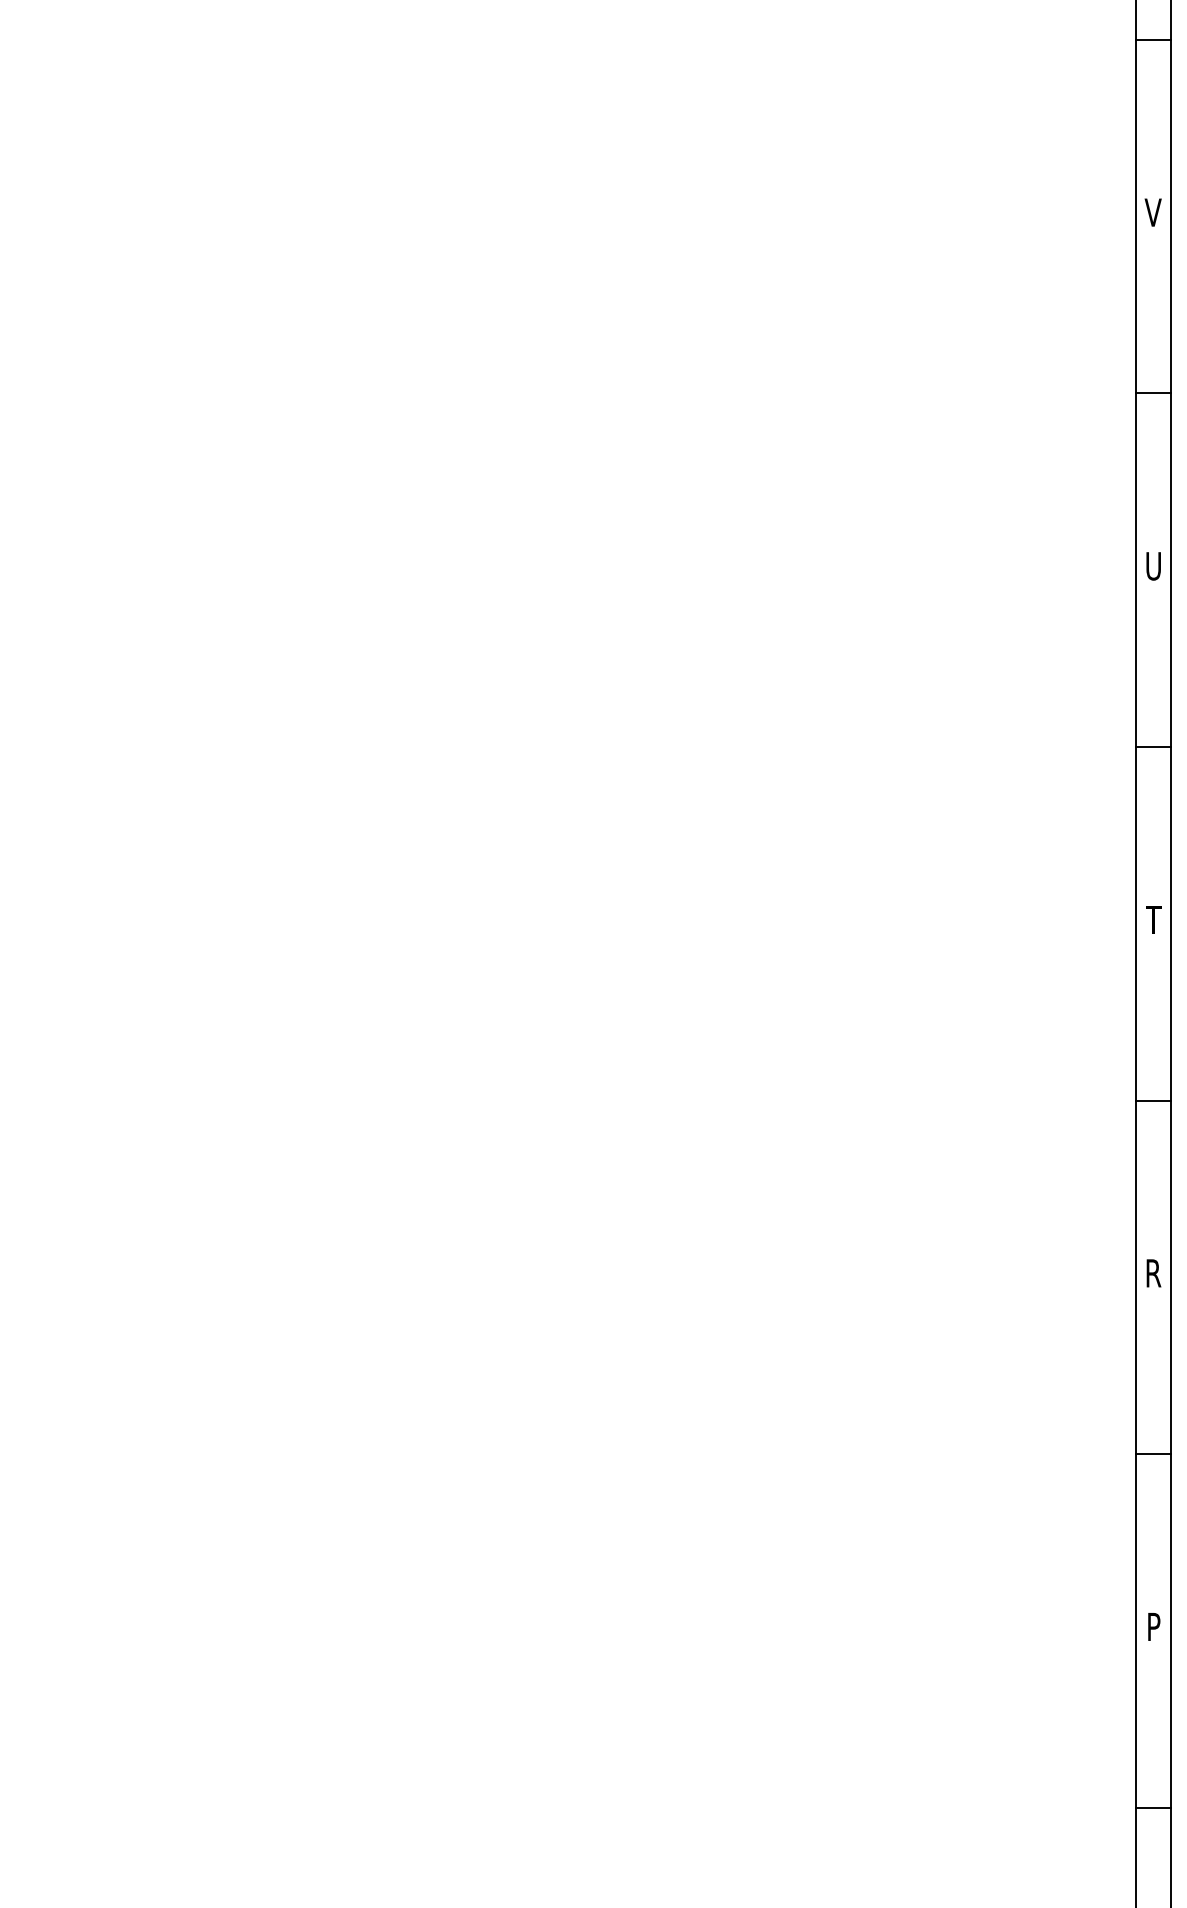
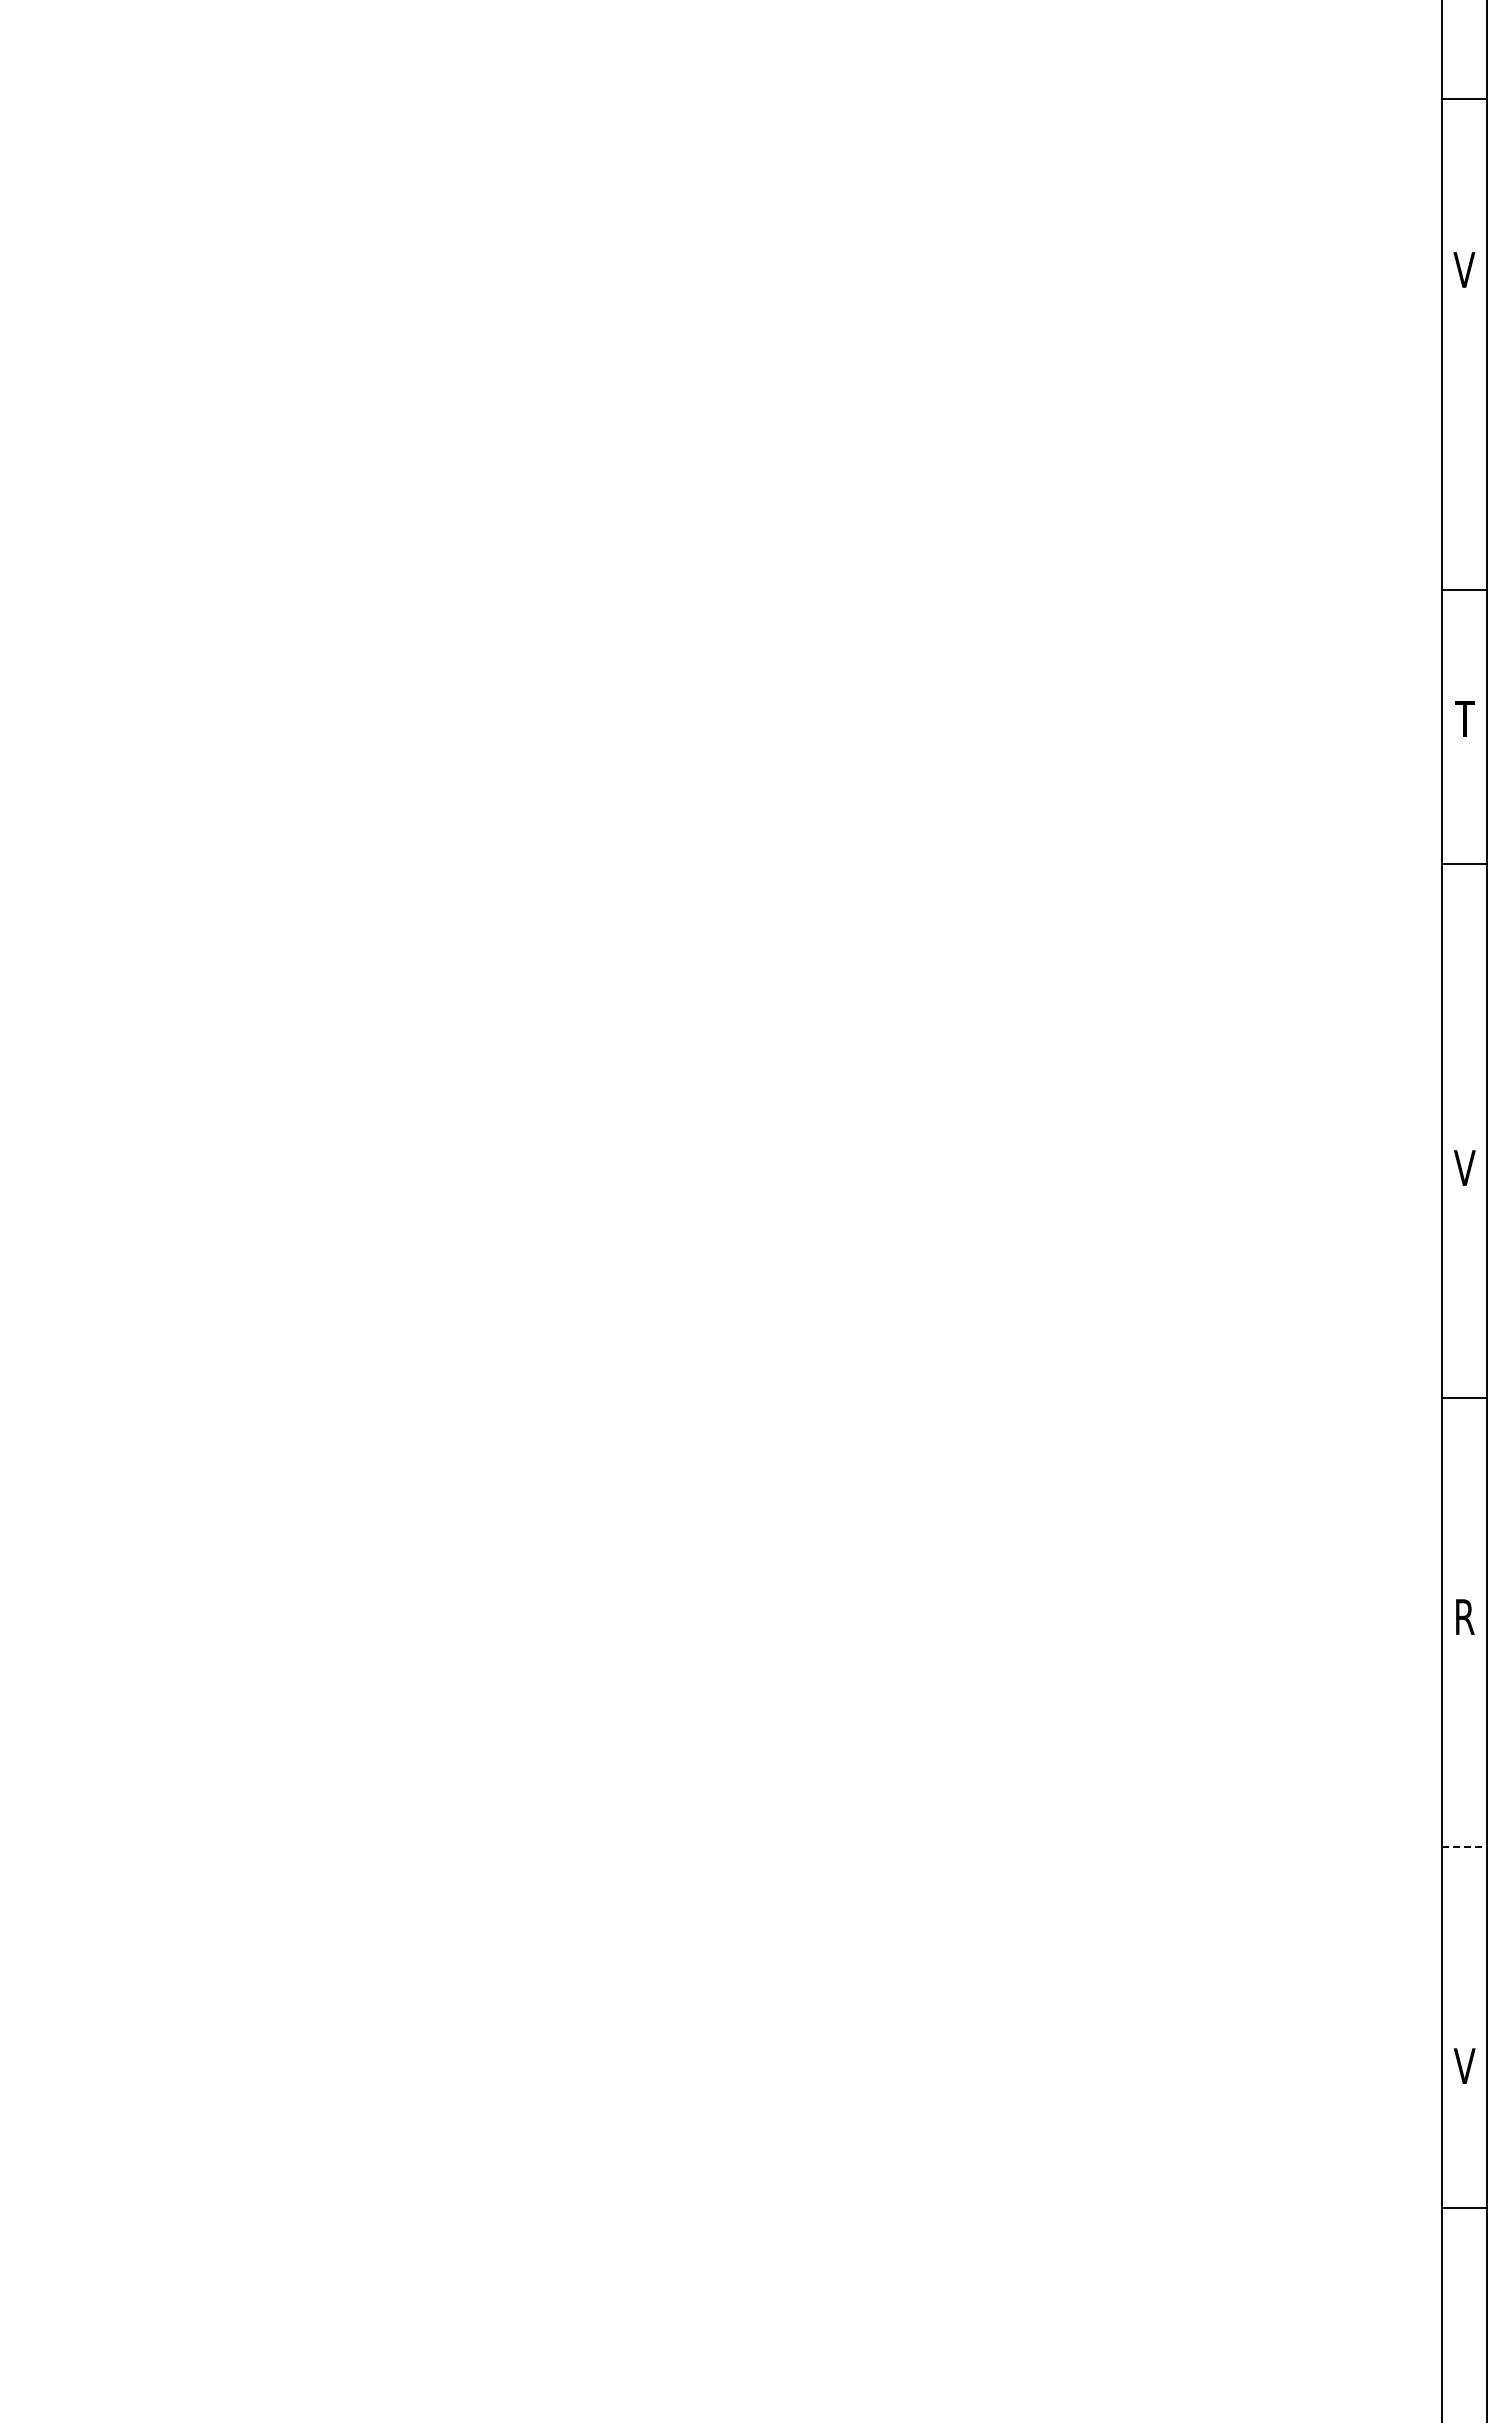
line: (1153, 39) -> (1464, 98), moved
line: (1153, 393) -> (1464, 589), moved
text: (1153, 566) -> (1464, 719), U -> T
line: (1153, 746) -> (1464, 863), moved
text: (1153, 919) -> (1464, 1167), T -> V
line: (1154, 1453) -> (1465, 1846), solid -> dashed
text: (1153, 1626) -> (1464, 2065), P -> V
line: (1153, 1807) -> (1464, 2207), moved

